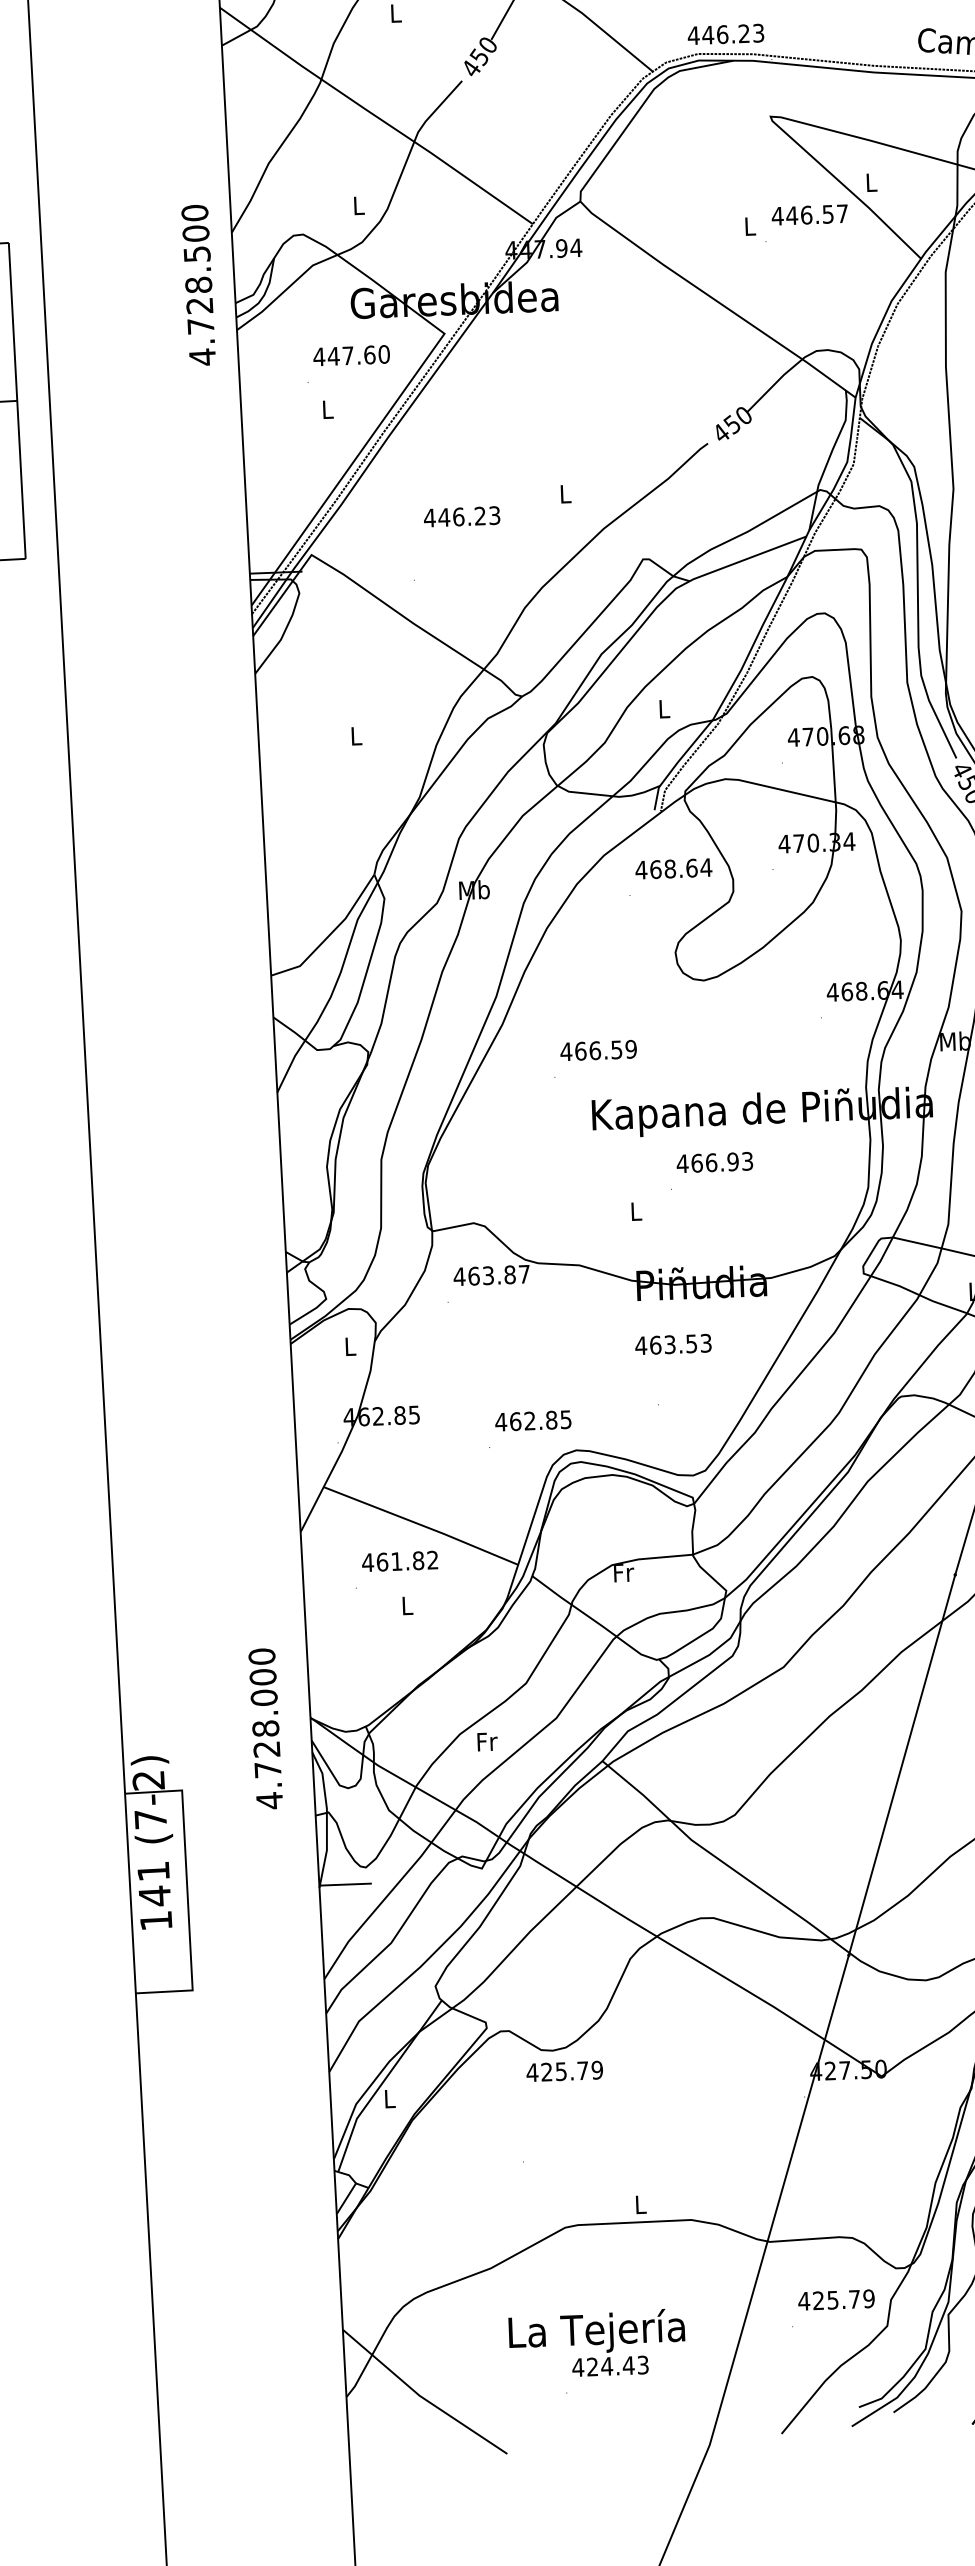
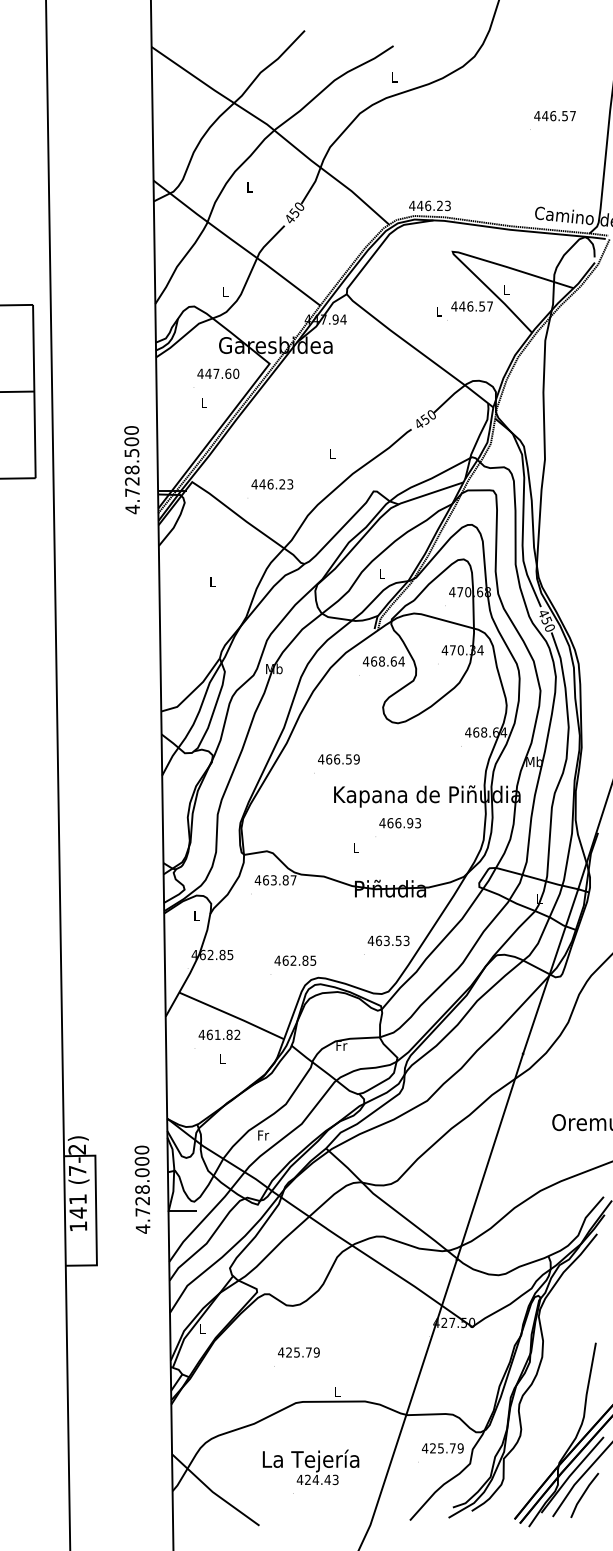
text: (197, 286) -> (131, 470), moved
text: (462, 517) -> (272, 484), moved
text: (673, 1343) -> (388, 940), moved
text: (265, 1728) -> (142, 1189), moved
text: (563, 2071) -> (298, 1352), moved

